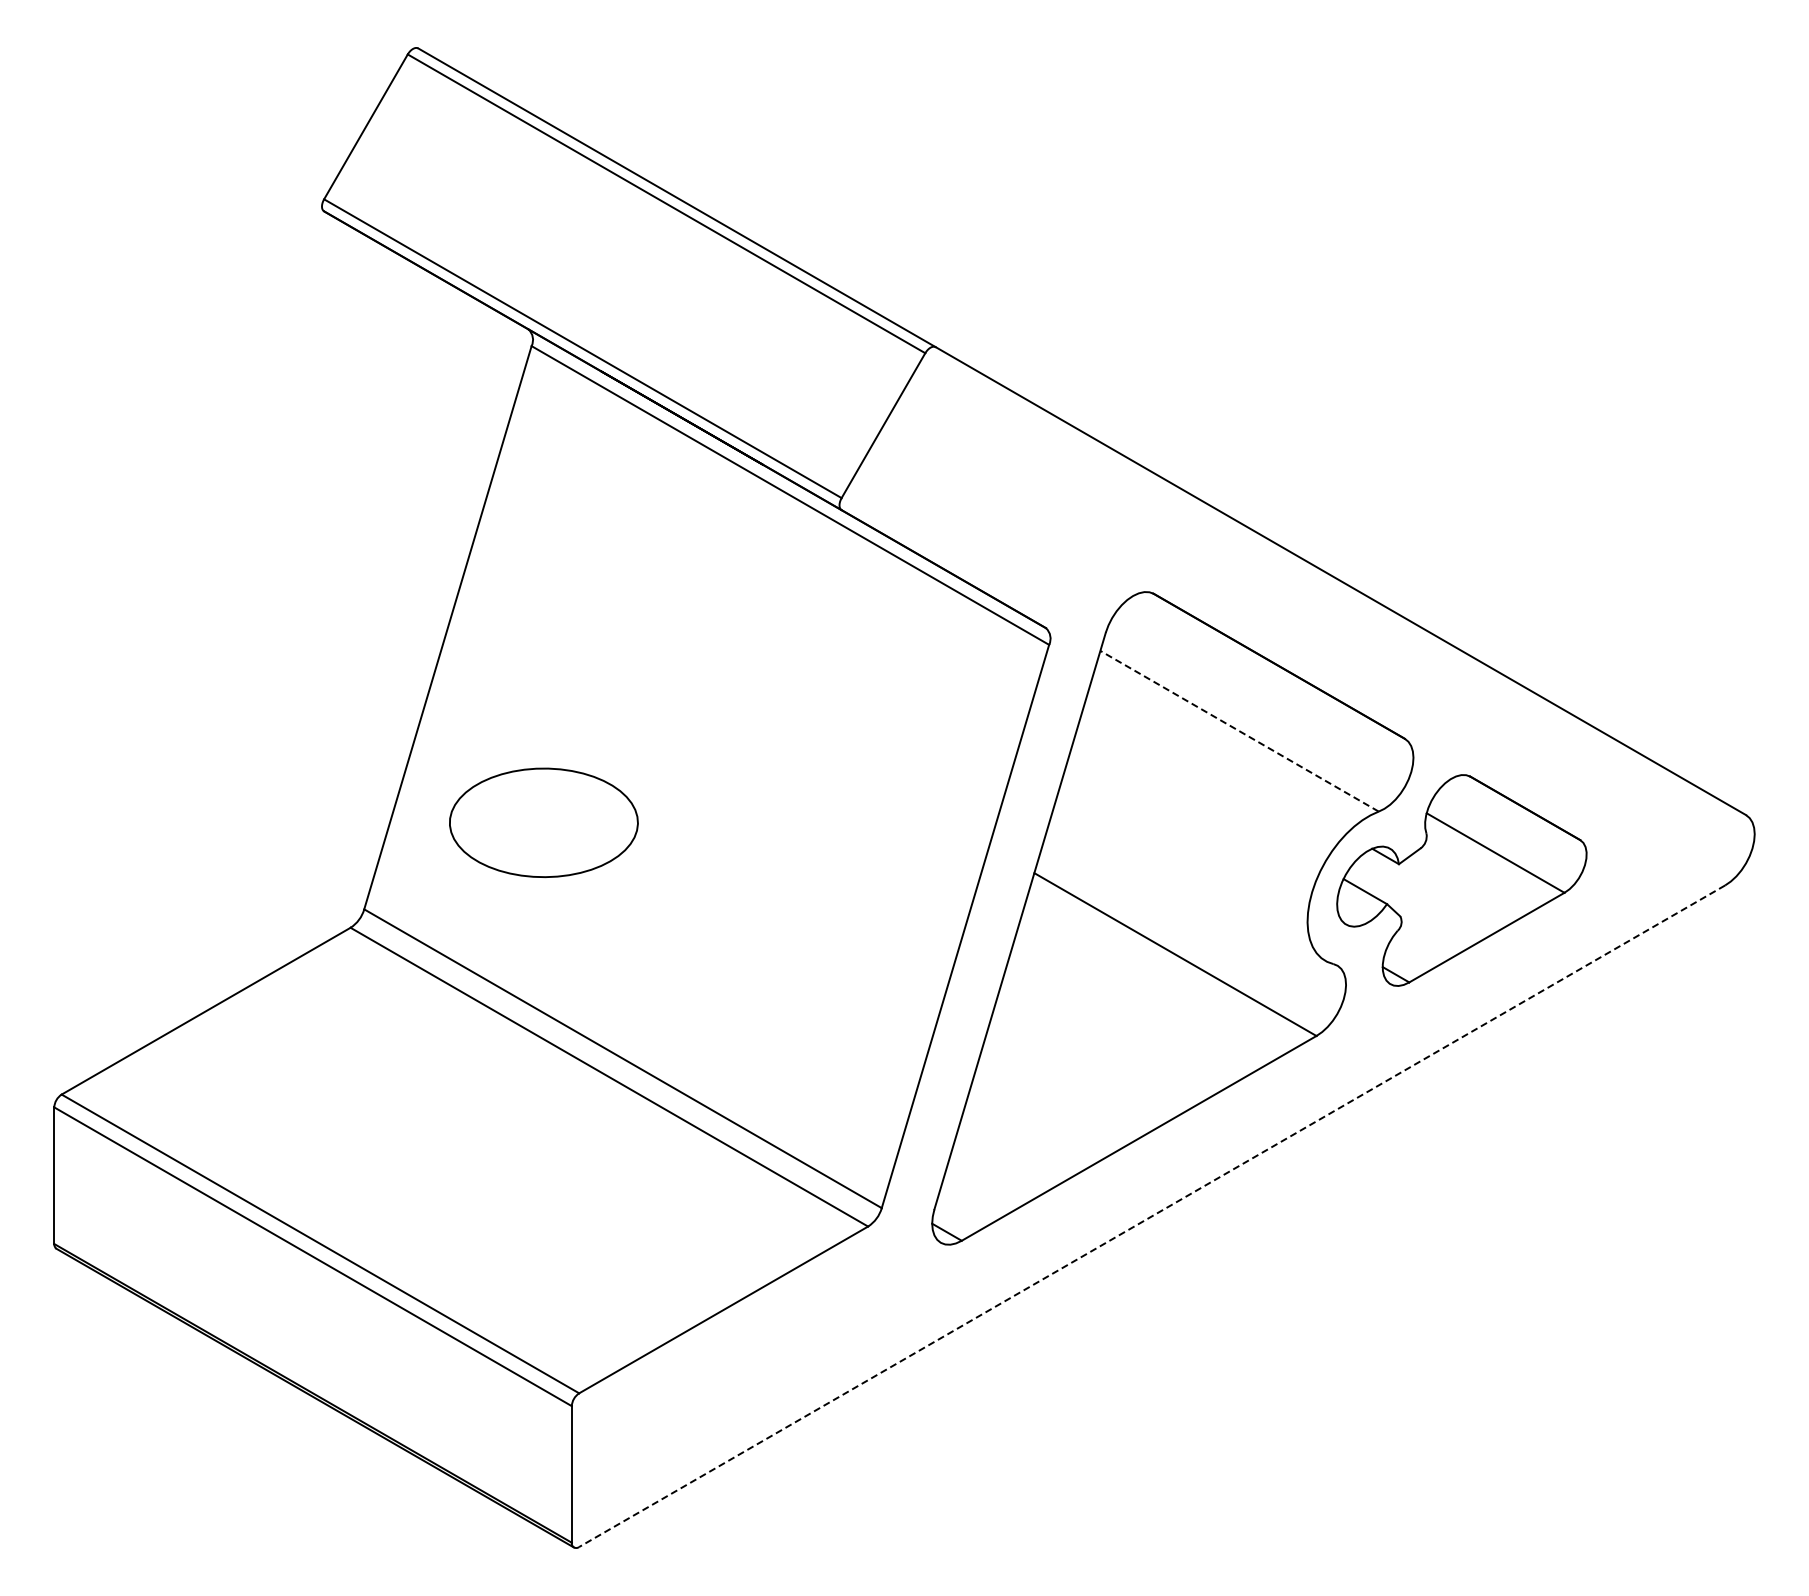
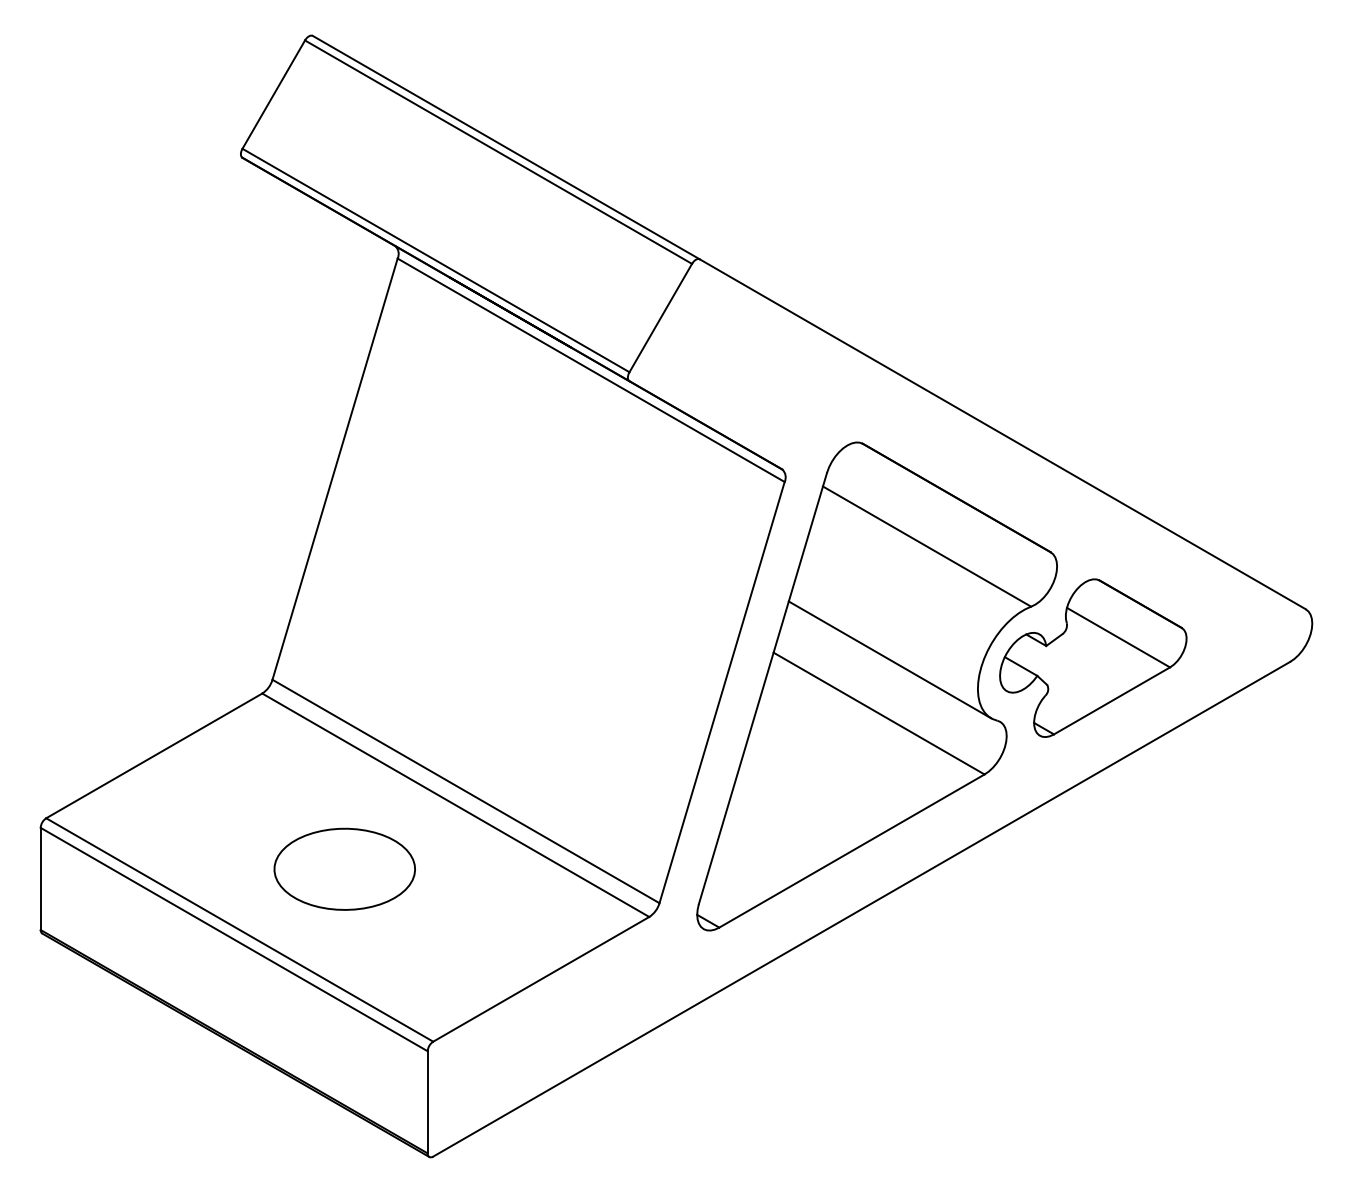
line: (1239, 731) -> (927, 546), dashed -> solid
part: (543, 822) -> (344, 869), moved
line: (1189, 882) -> (889, 659), added
line: (1152, 1216) -> (861, 909), dashed -> solid

